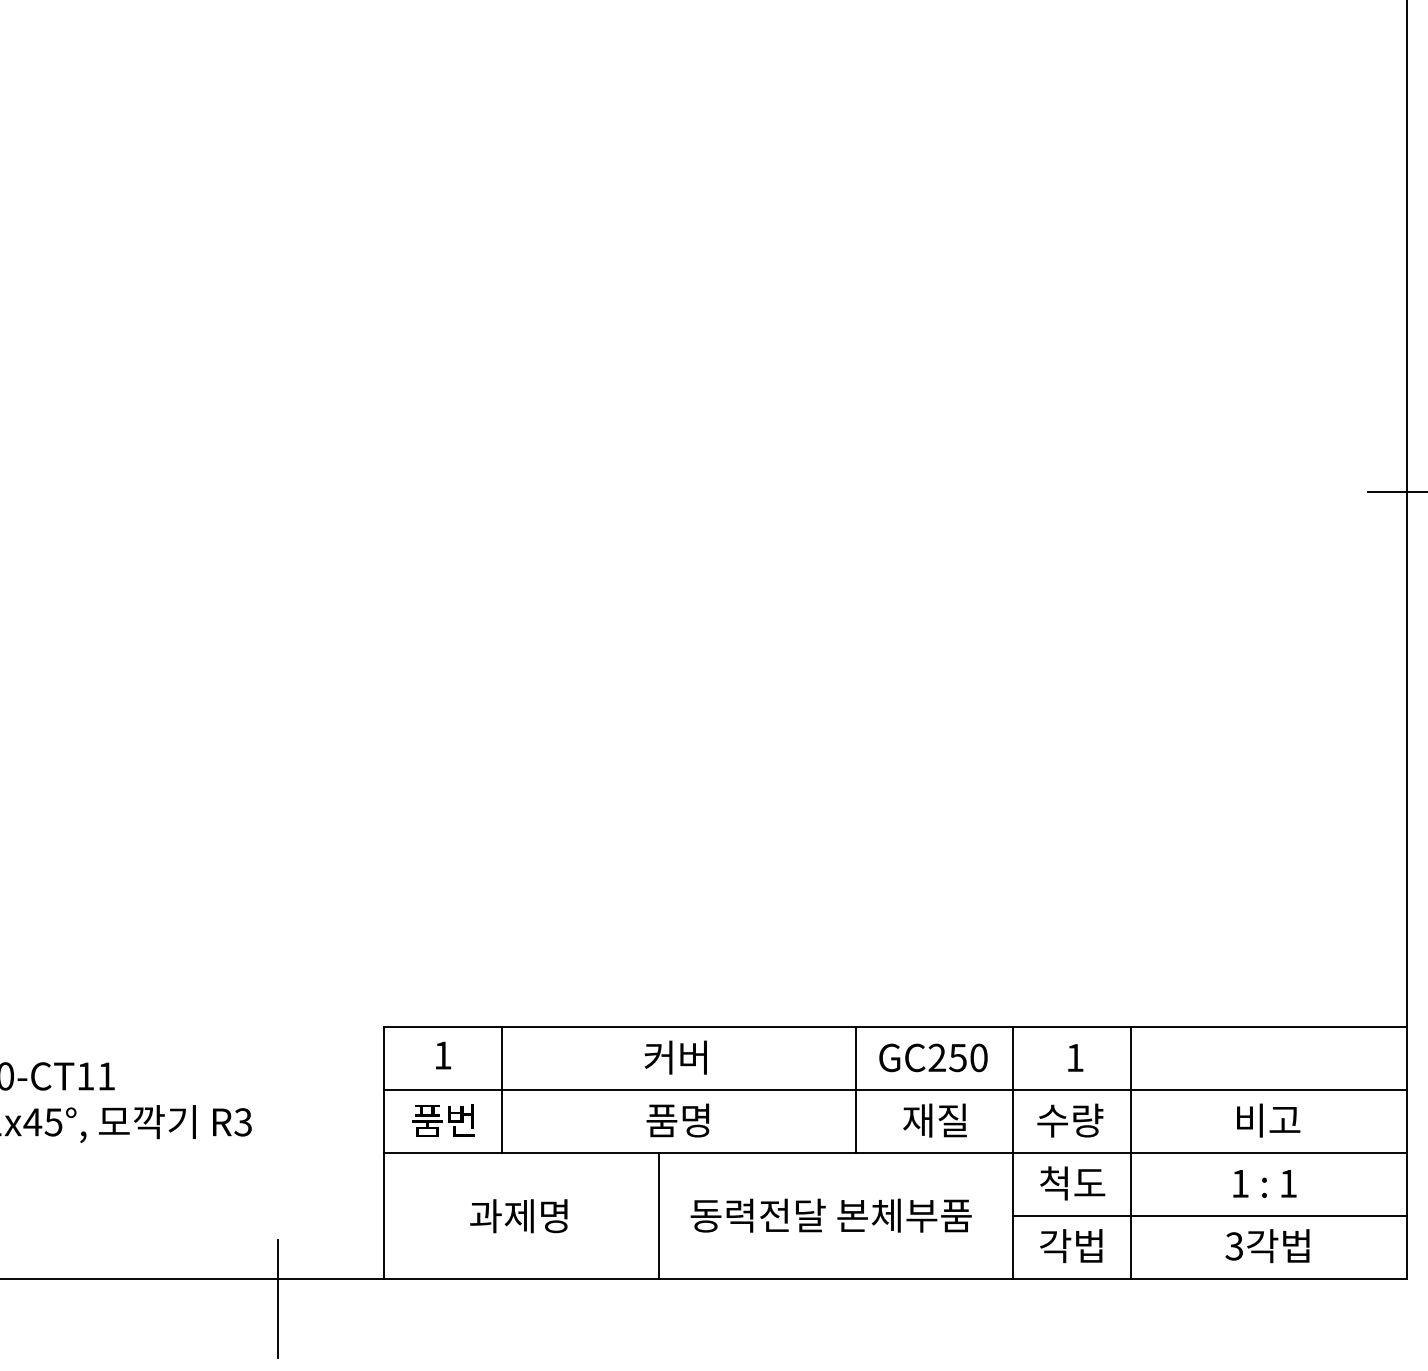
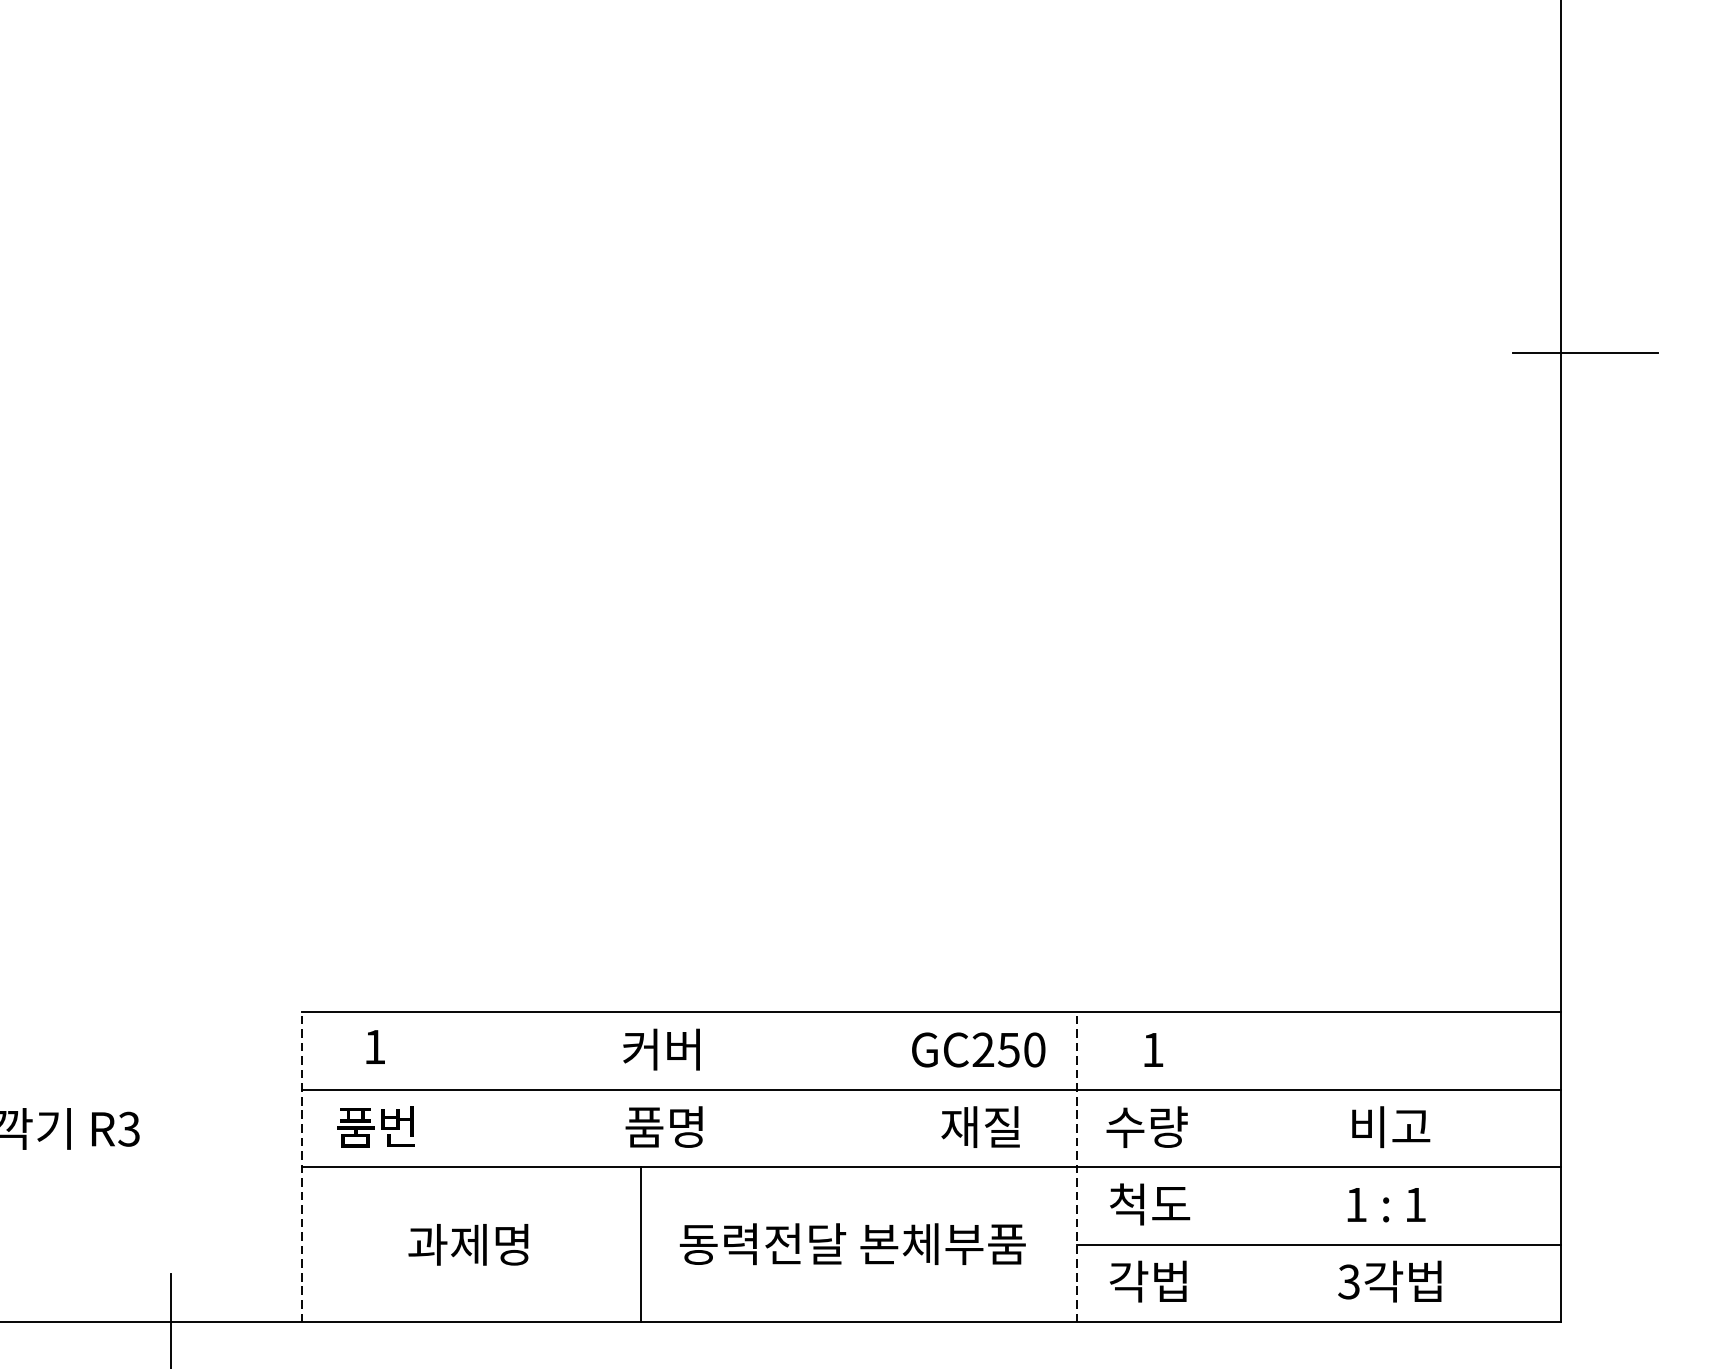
line: (501, 1090) -> (447, 1090), removed
line: (855, 1090) -> (882, 1090), removed
line: (383, 1153) -> (301, 1167), solid -> dashed
line: (1013, 1153) -> (1077, 1167), solid -> dashed
line: (1131, 1153) -> (1222, 1167), removed

